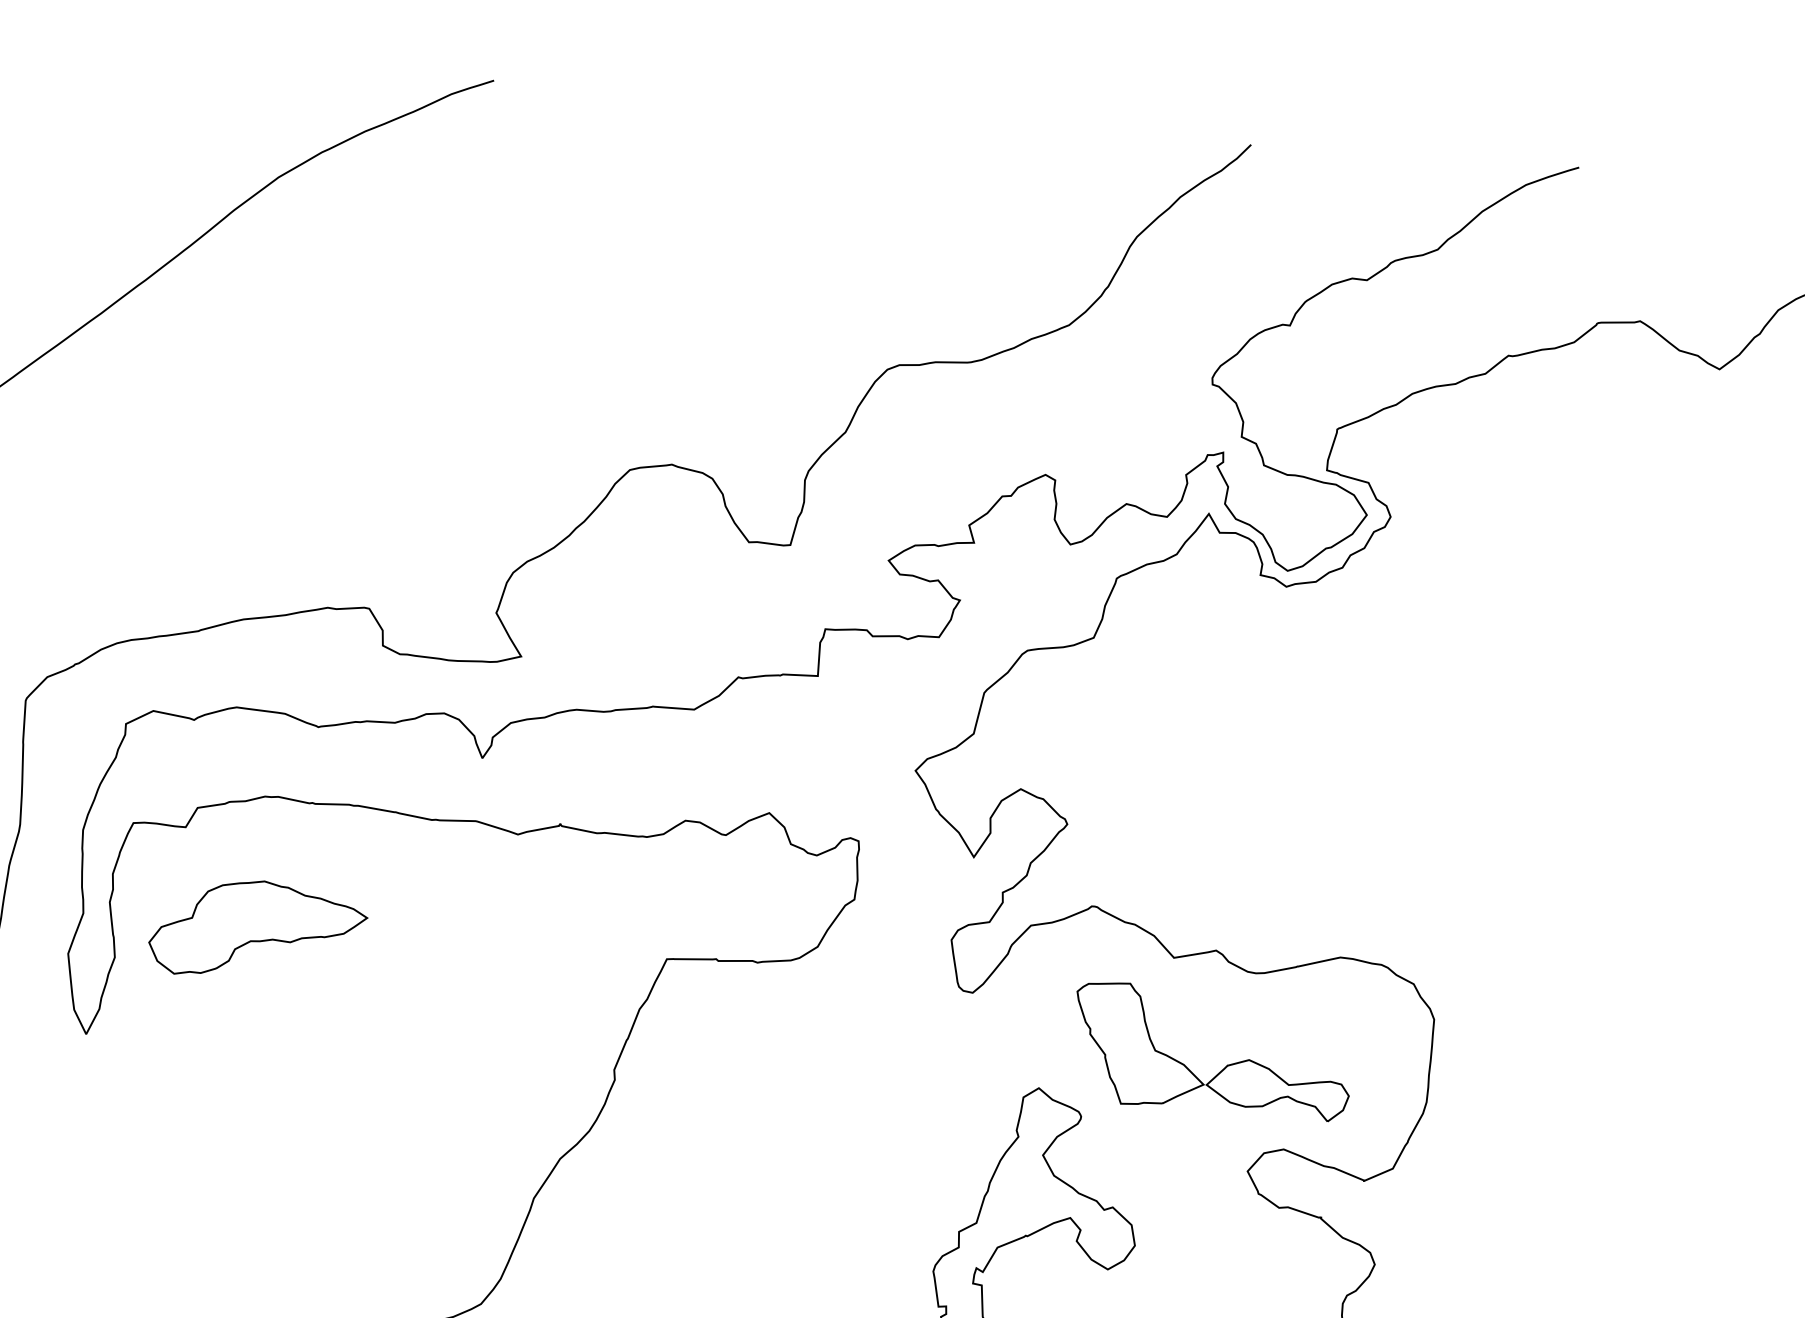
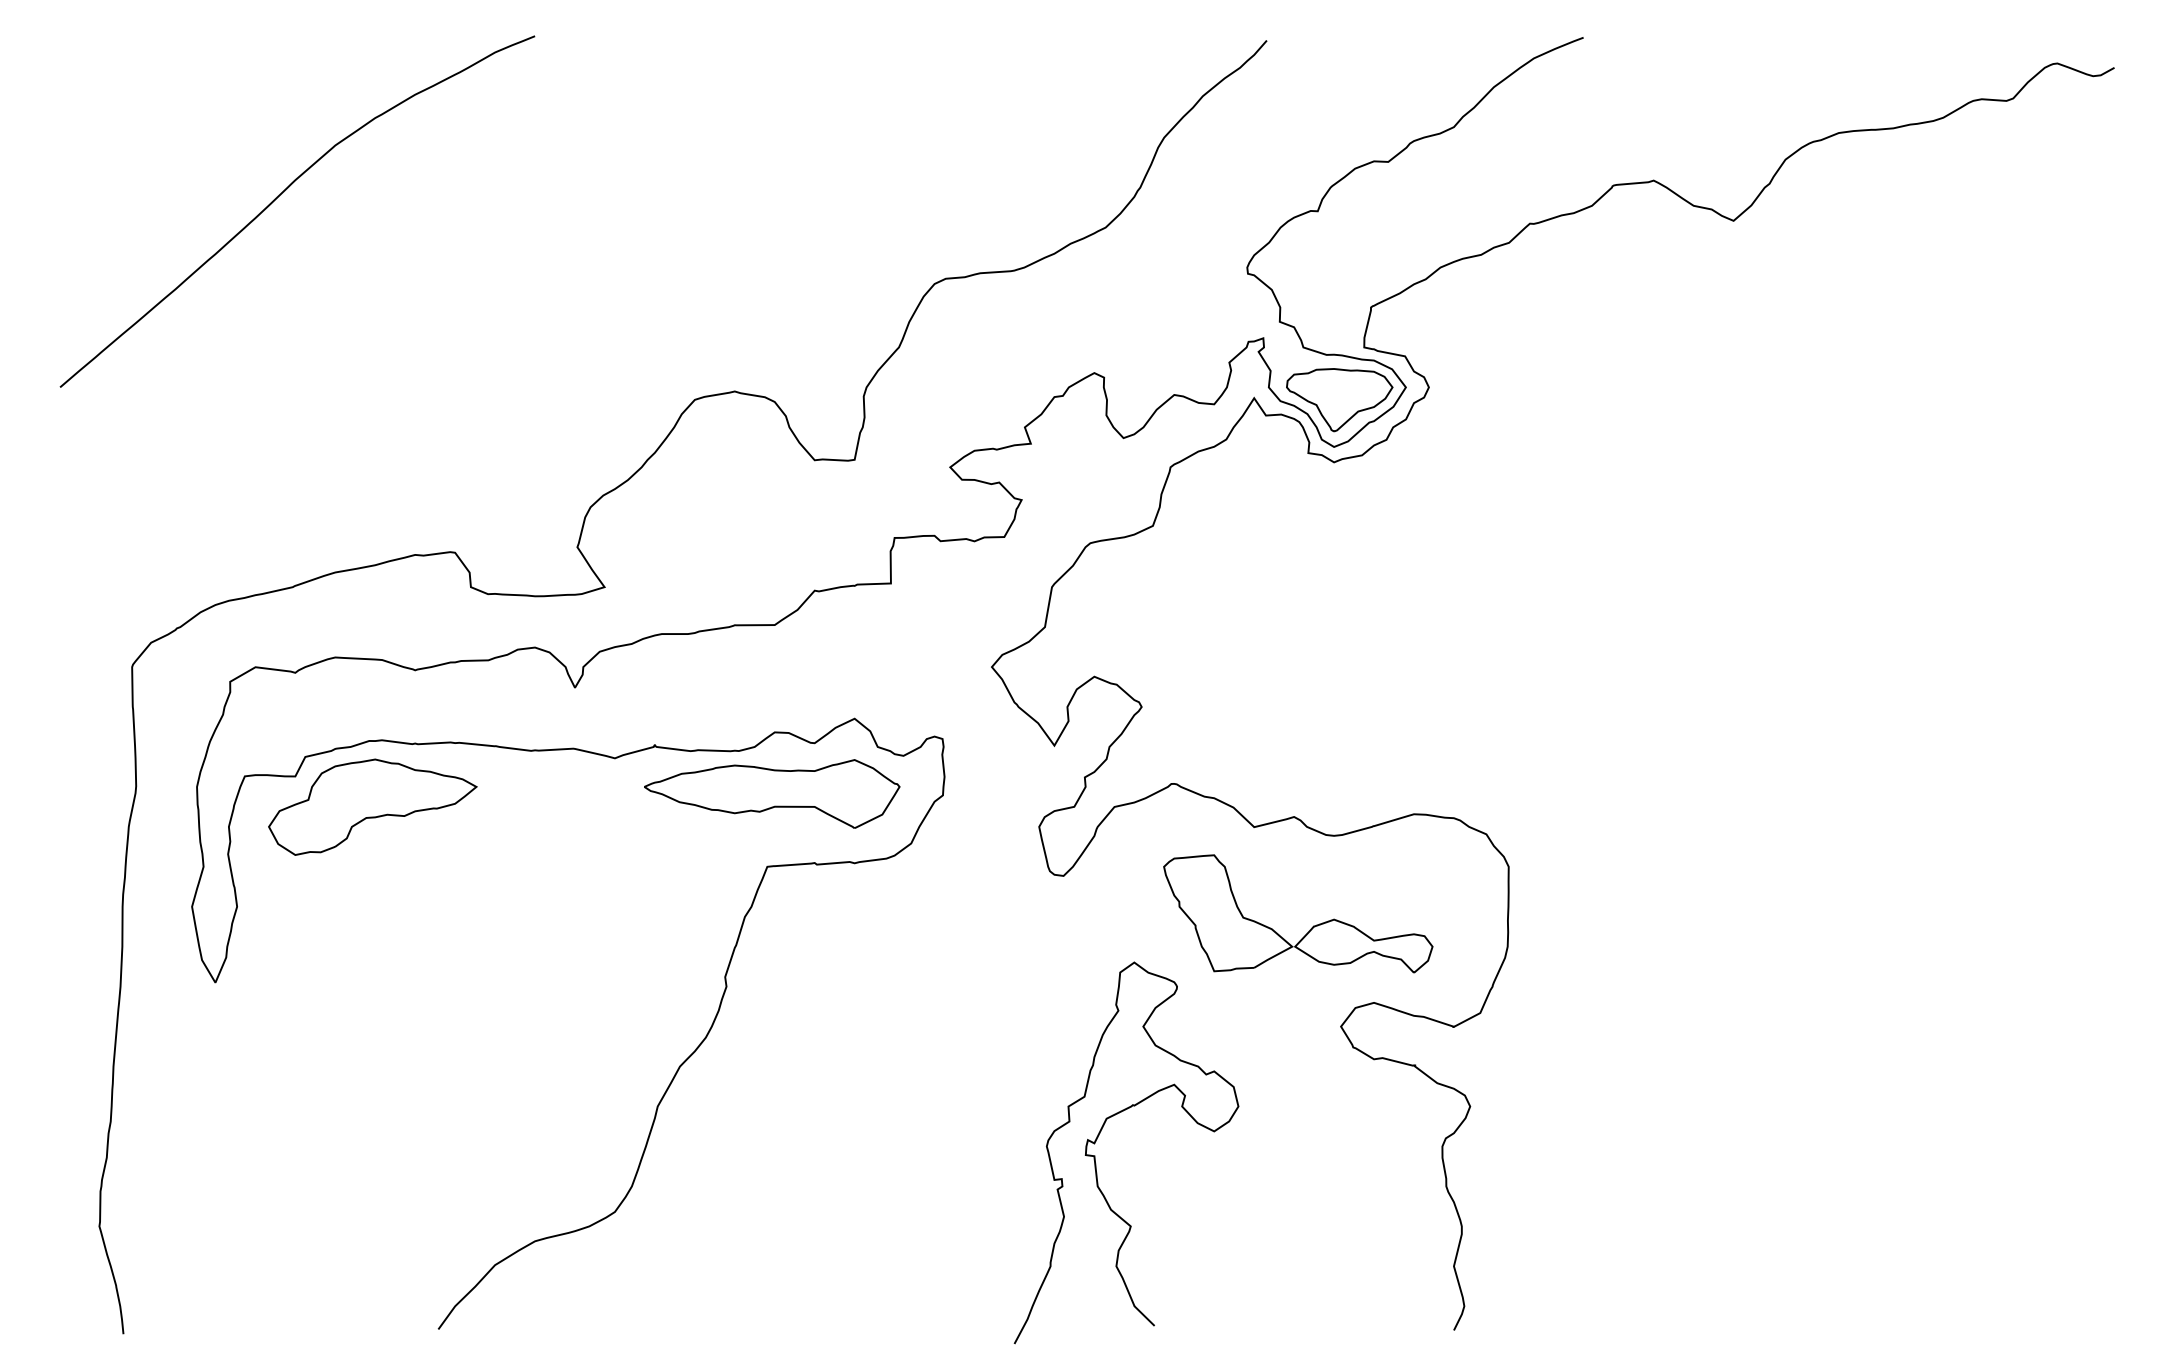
part: (1297, 523) -> (1339, 400), added
part: (678, 883) -> (772, 793), added
part: (257, 929) -> (372, 806), moved

